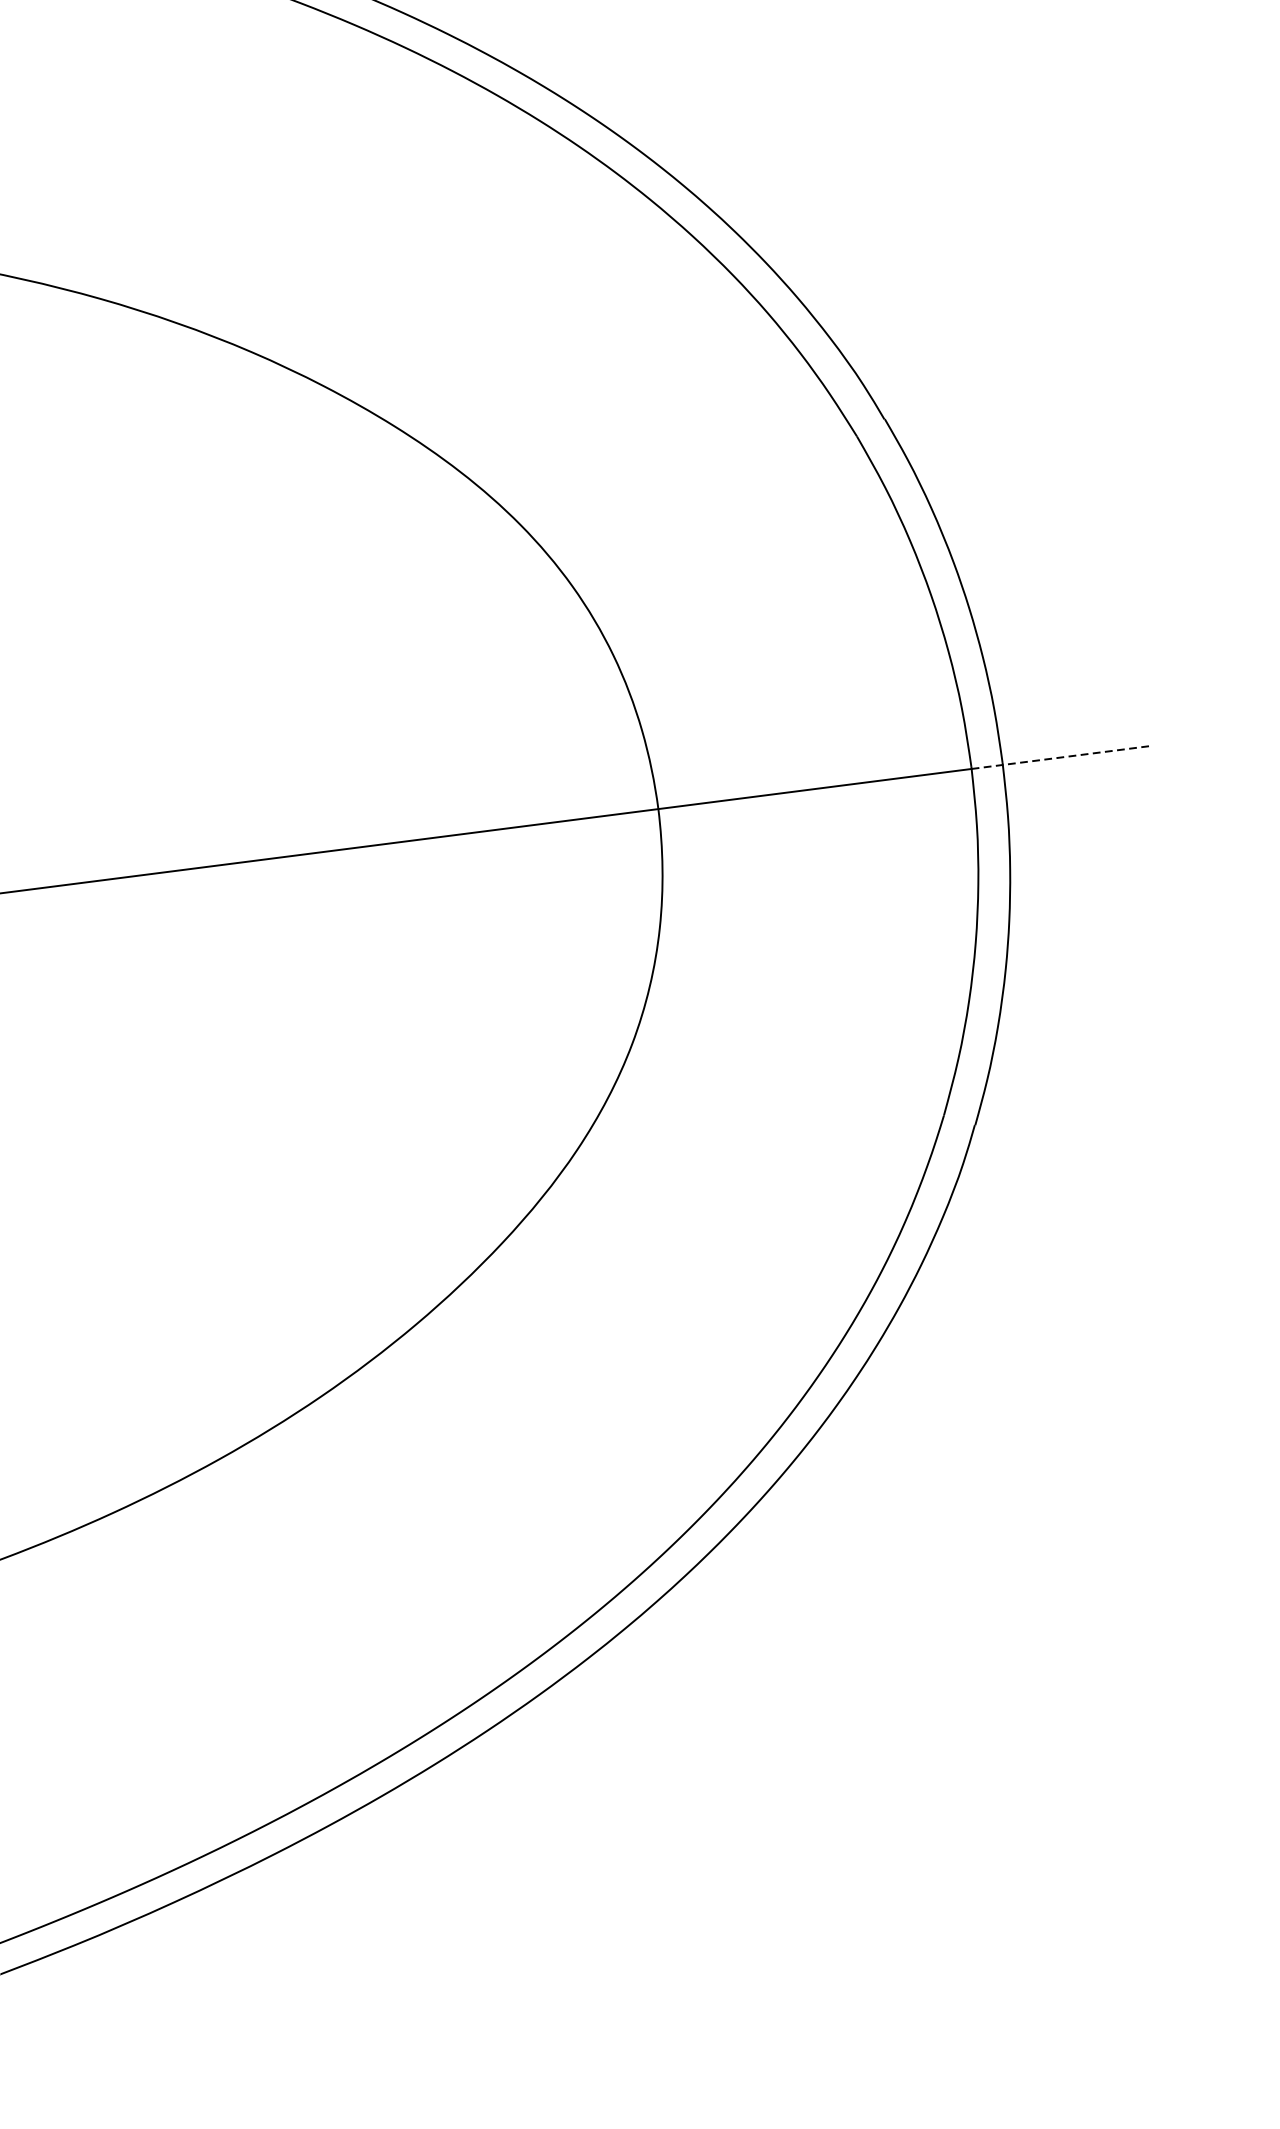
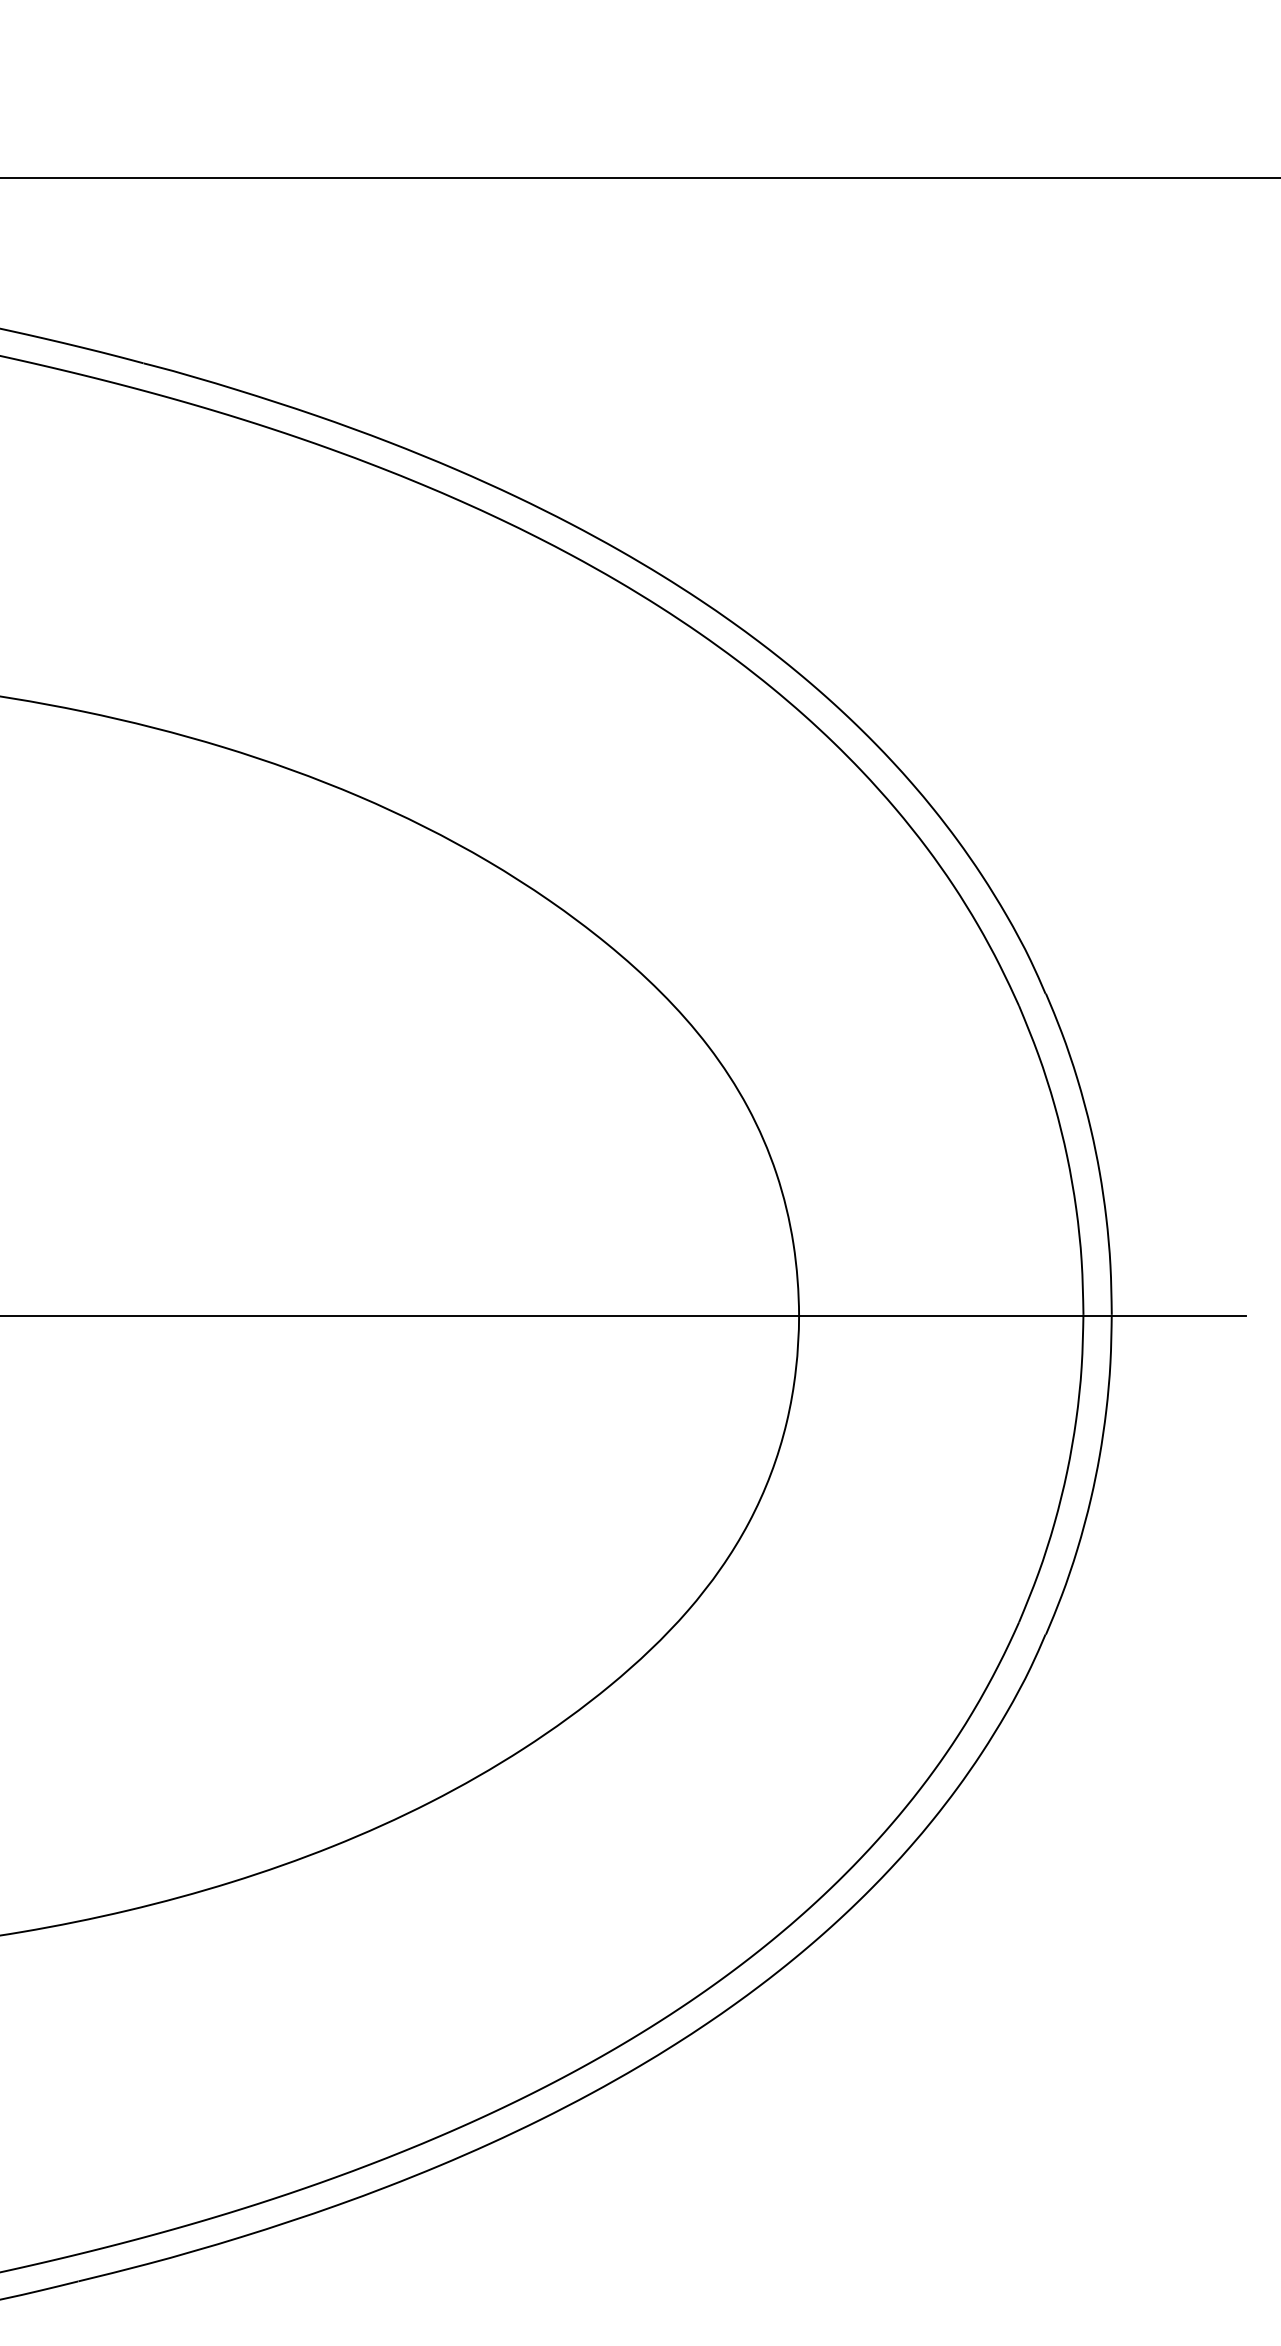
line: (1062, 757) -> (1165, 1316), dashed -> solid

